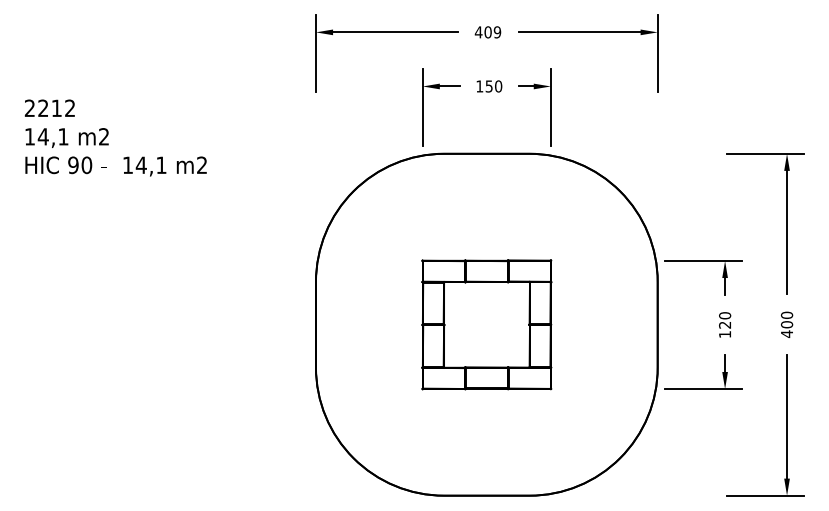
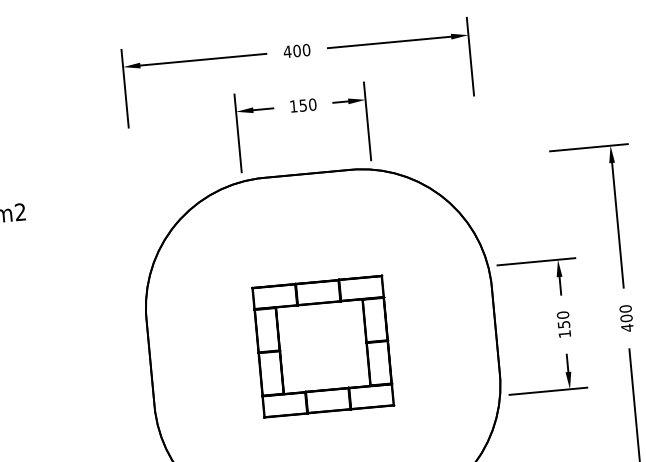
text: (496, 32) -> (305, 50), 409 -> 400
text: (725, 324) -> (564, 323), 120 -> 150

